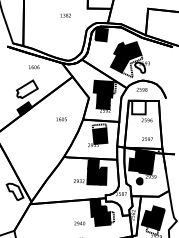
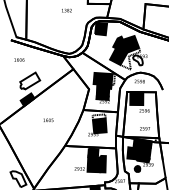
text: (34, 67) -> (19, 60), moved
fill: (138, 107) -> (136, 98), added
text: (61, 119) -> (48, 120), moved

